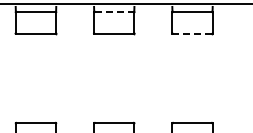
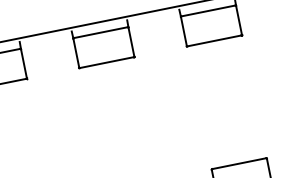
line: (114, 11) -> (101, 32), dashed -> solid
line: (192, 33) -> (214, 40), dashed -> solid

